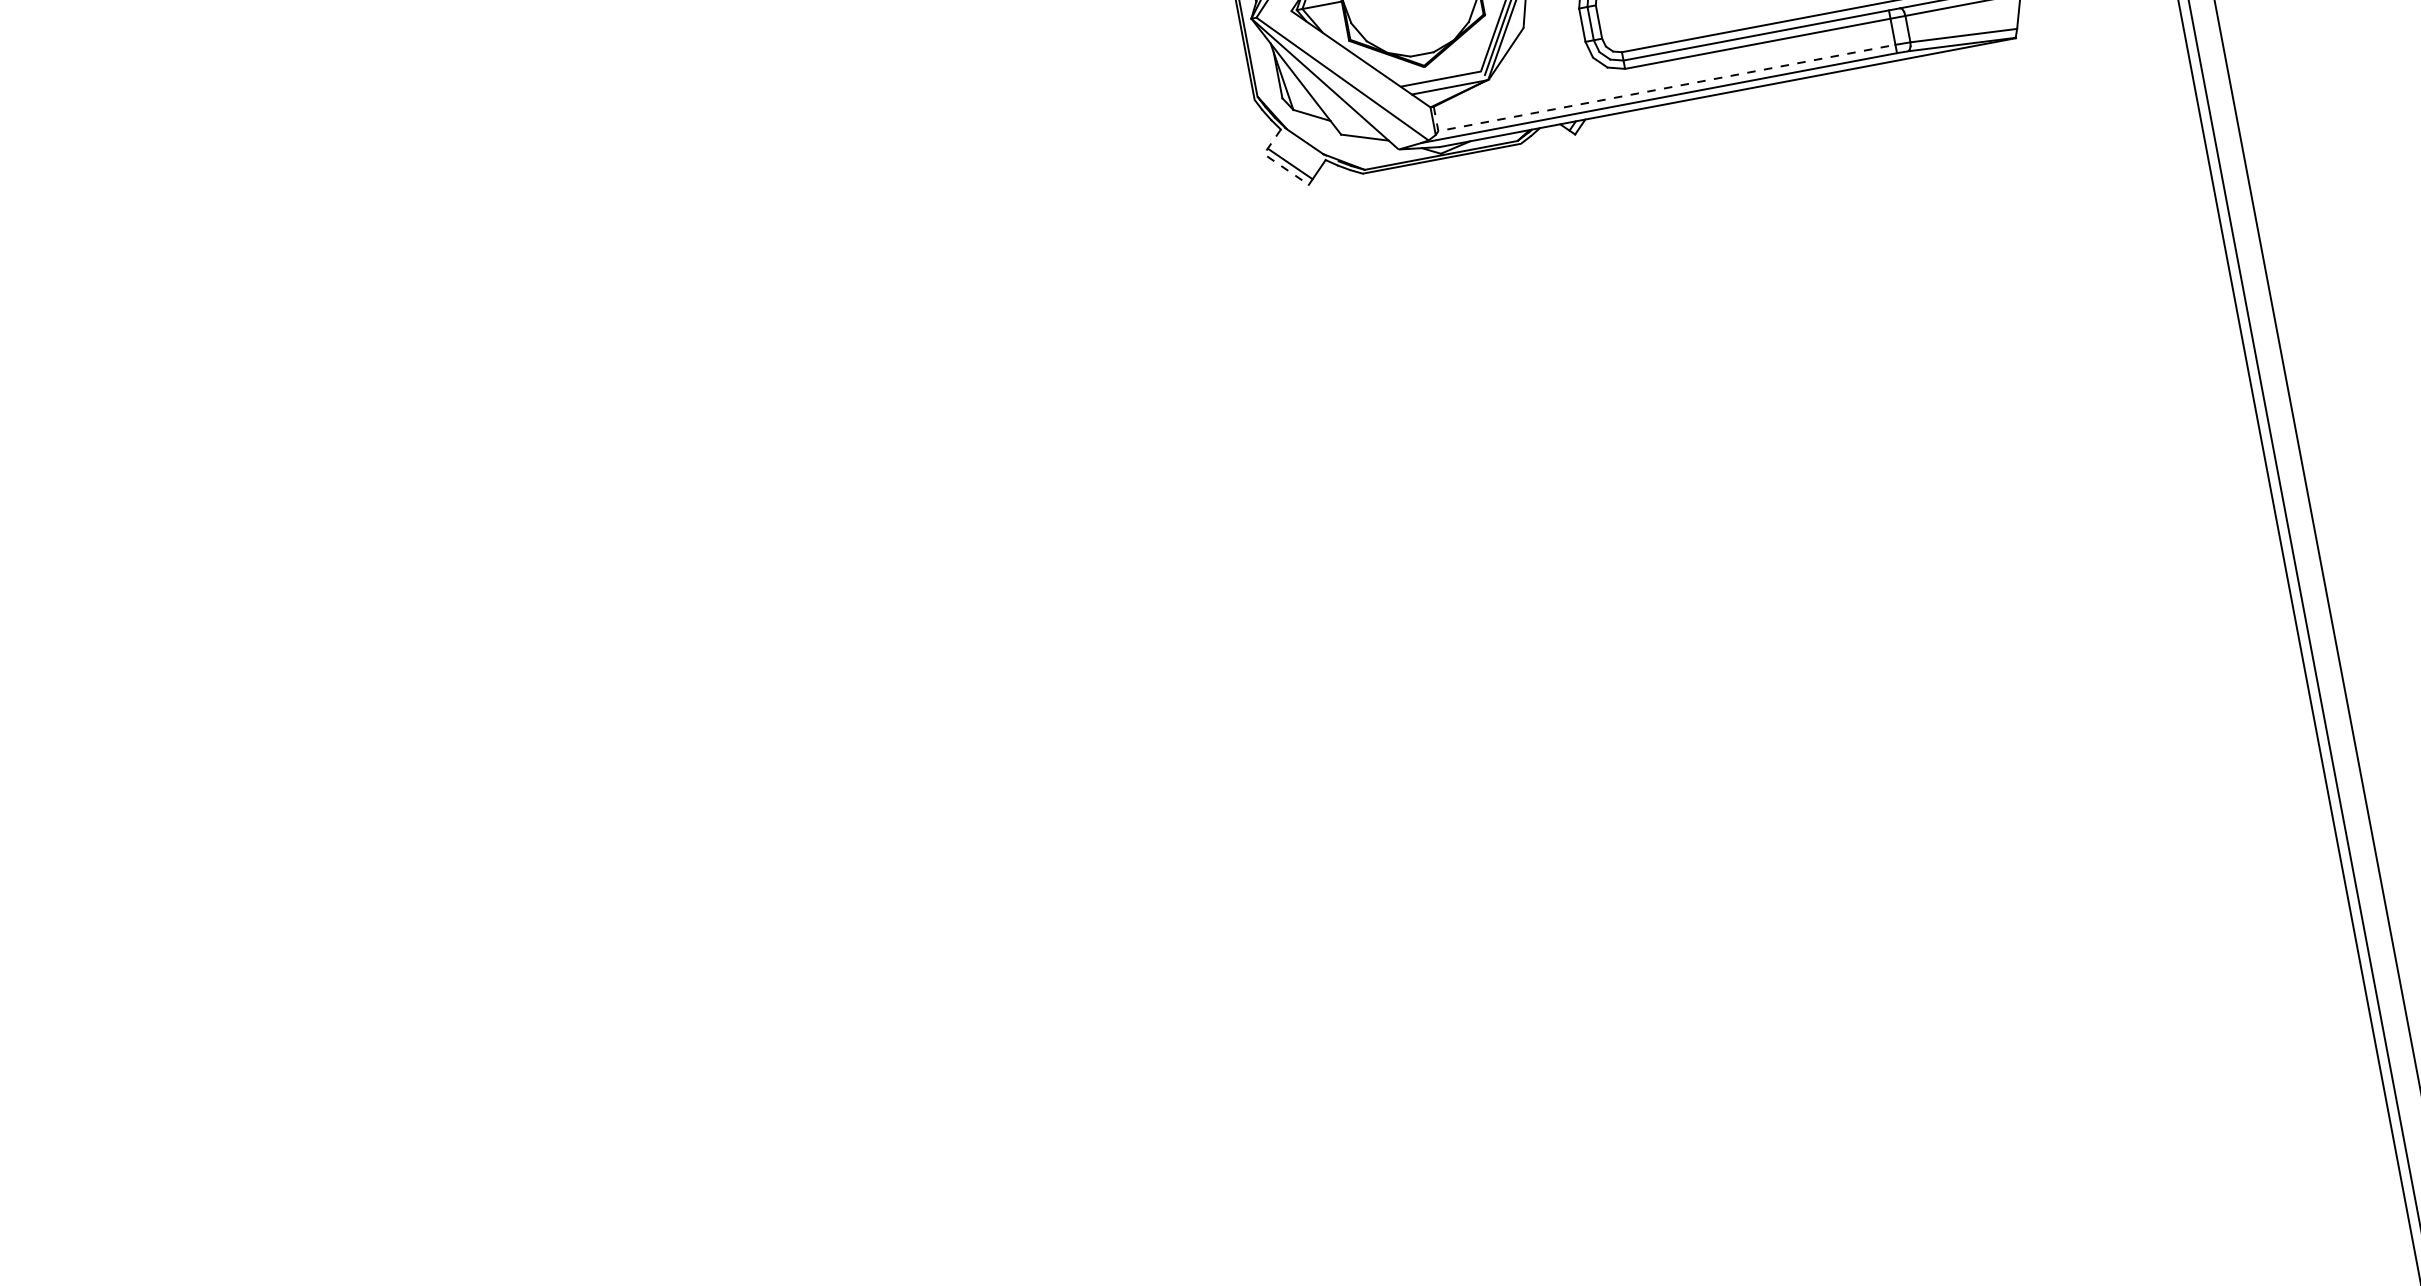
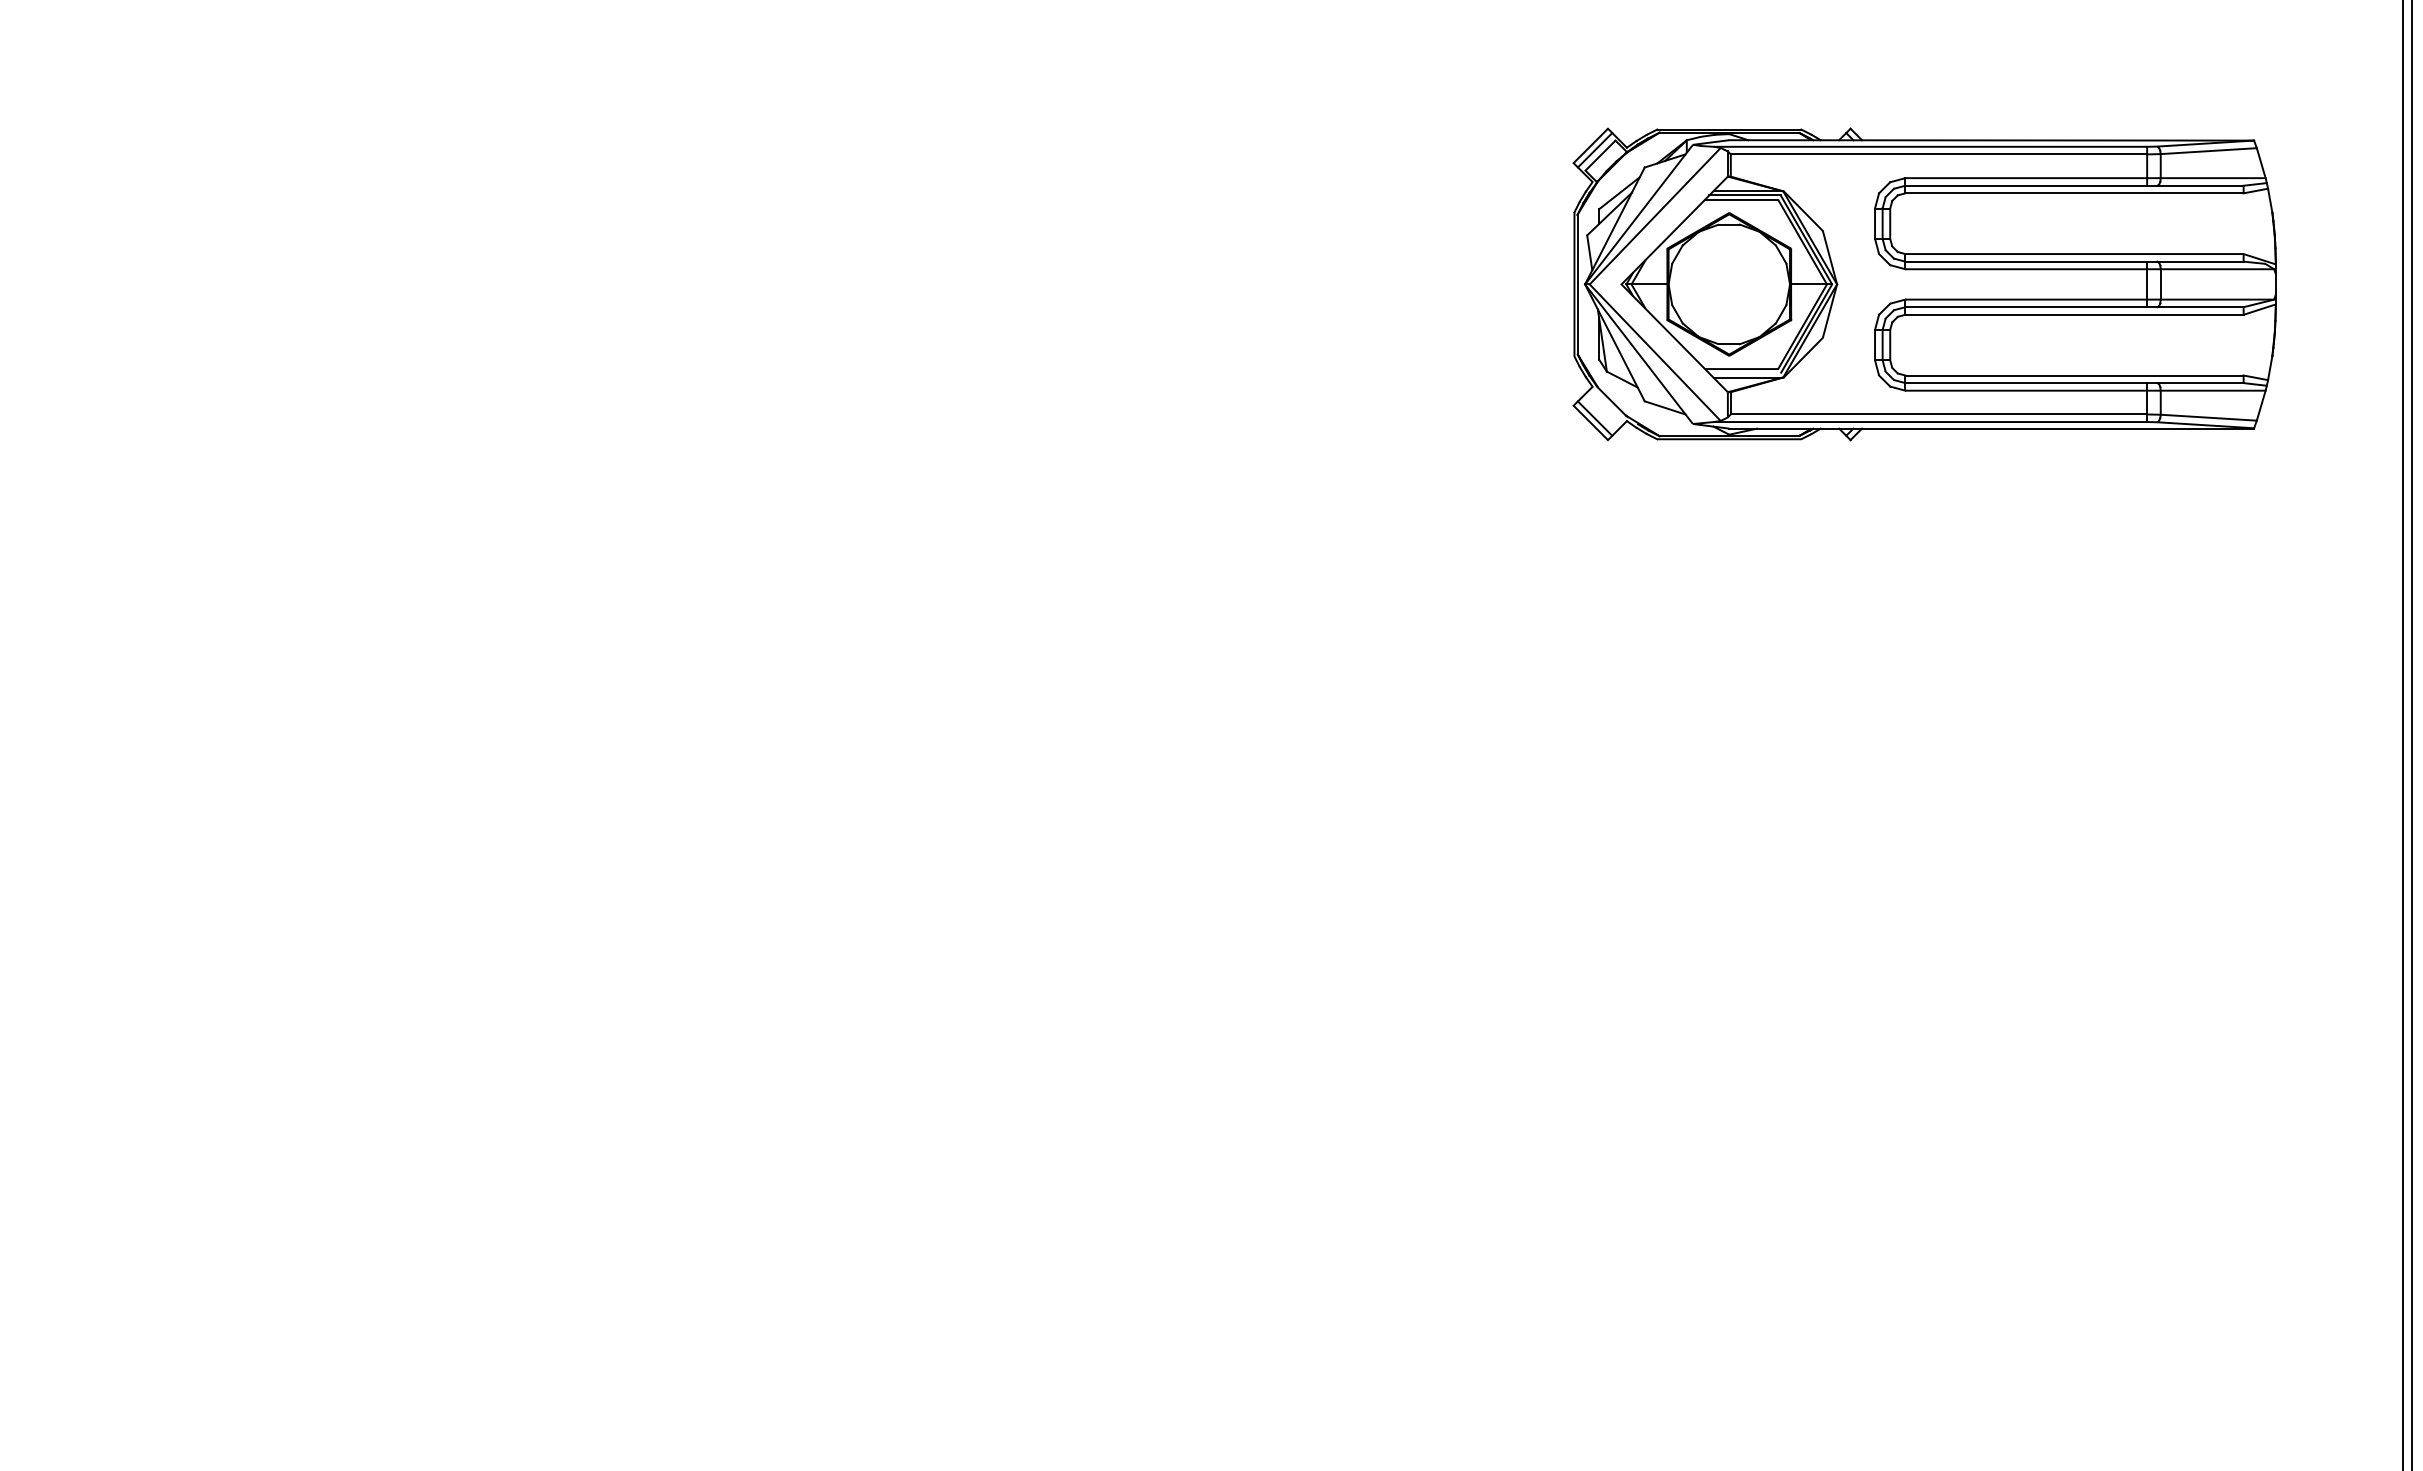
line: (1654, 90) -> (1927, 414), dashed -> solid
line: (1274, 161) -> (1581, 413), dashed -> solid

